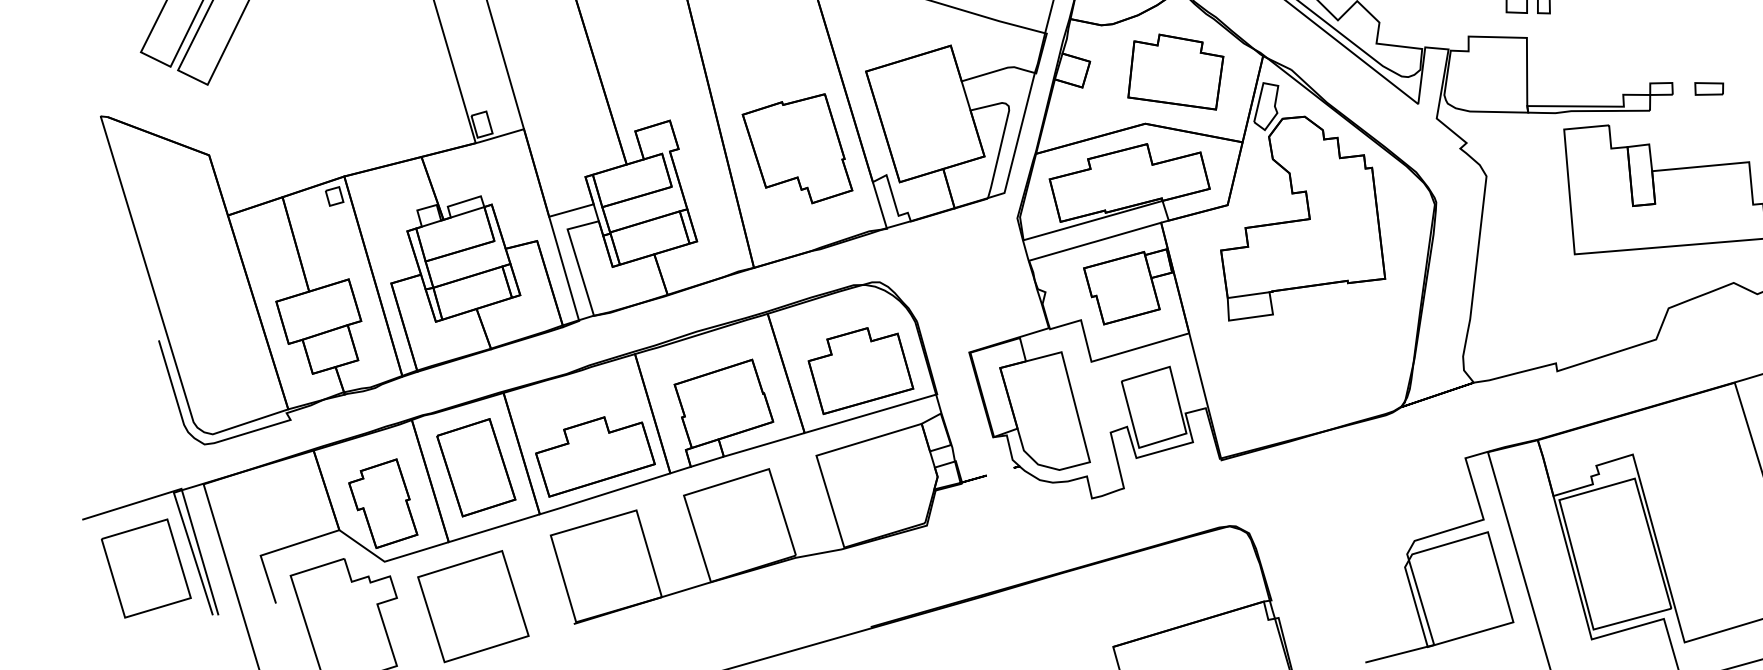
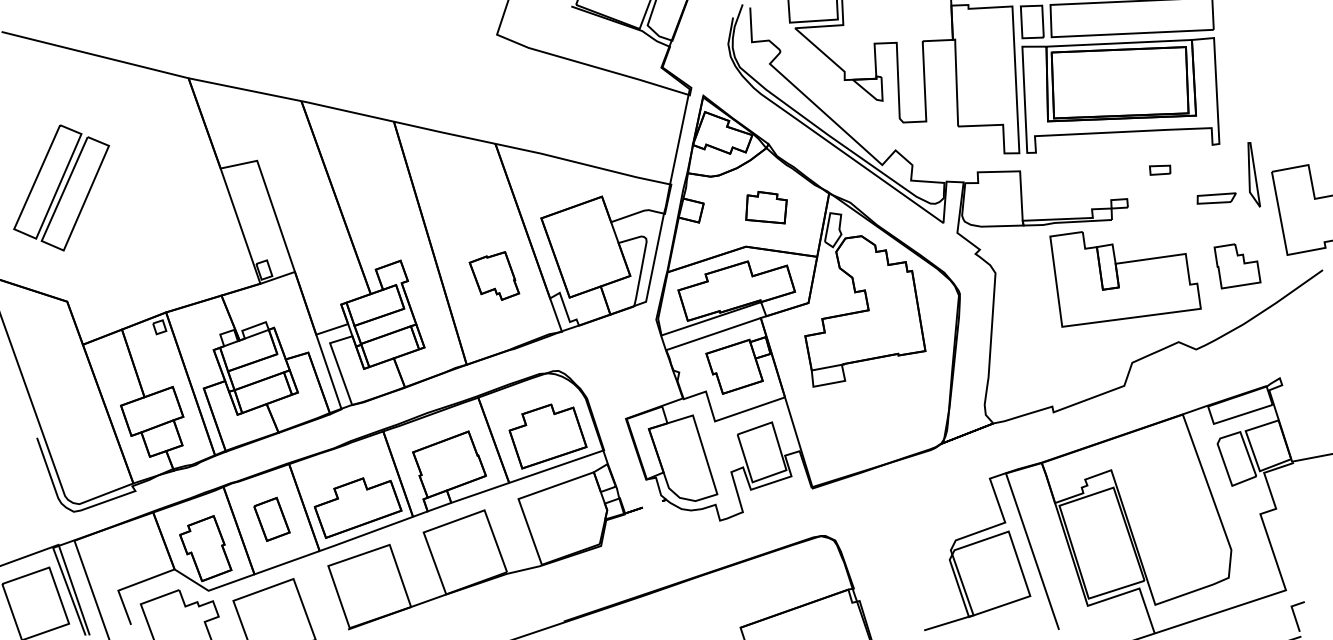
part: (1176, 71) -> (766, 207), size x0.6
part: (1709, 88) -> (1160, 169), moved
part: (797, 147) -> (494, 275), size x0.6
part: (475, 467) -> (271, 519), size x0.6

